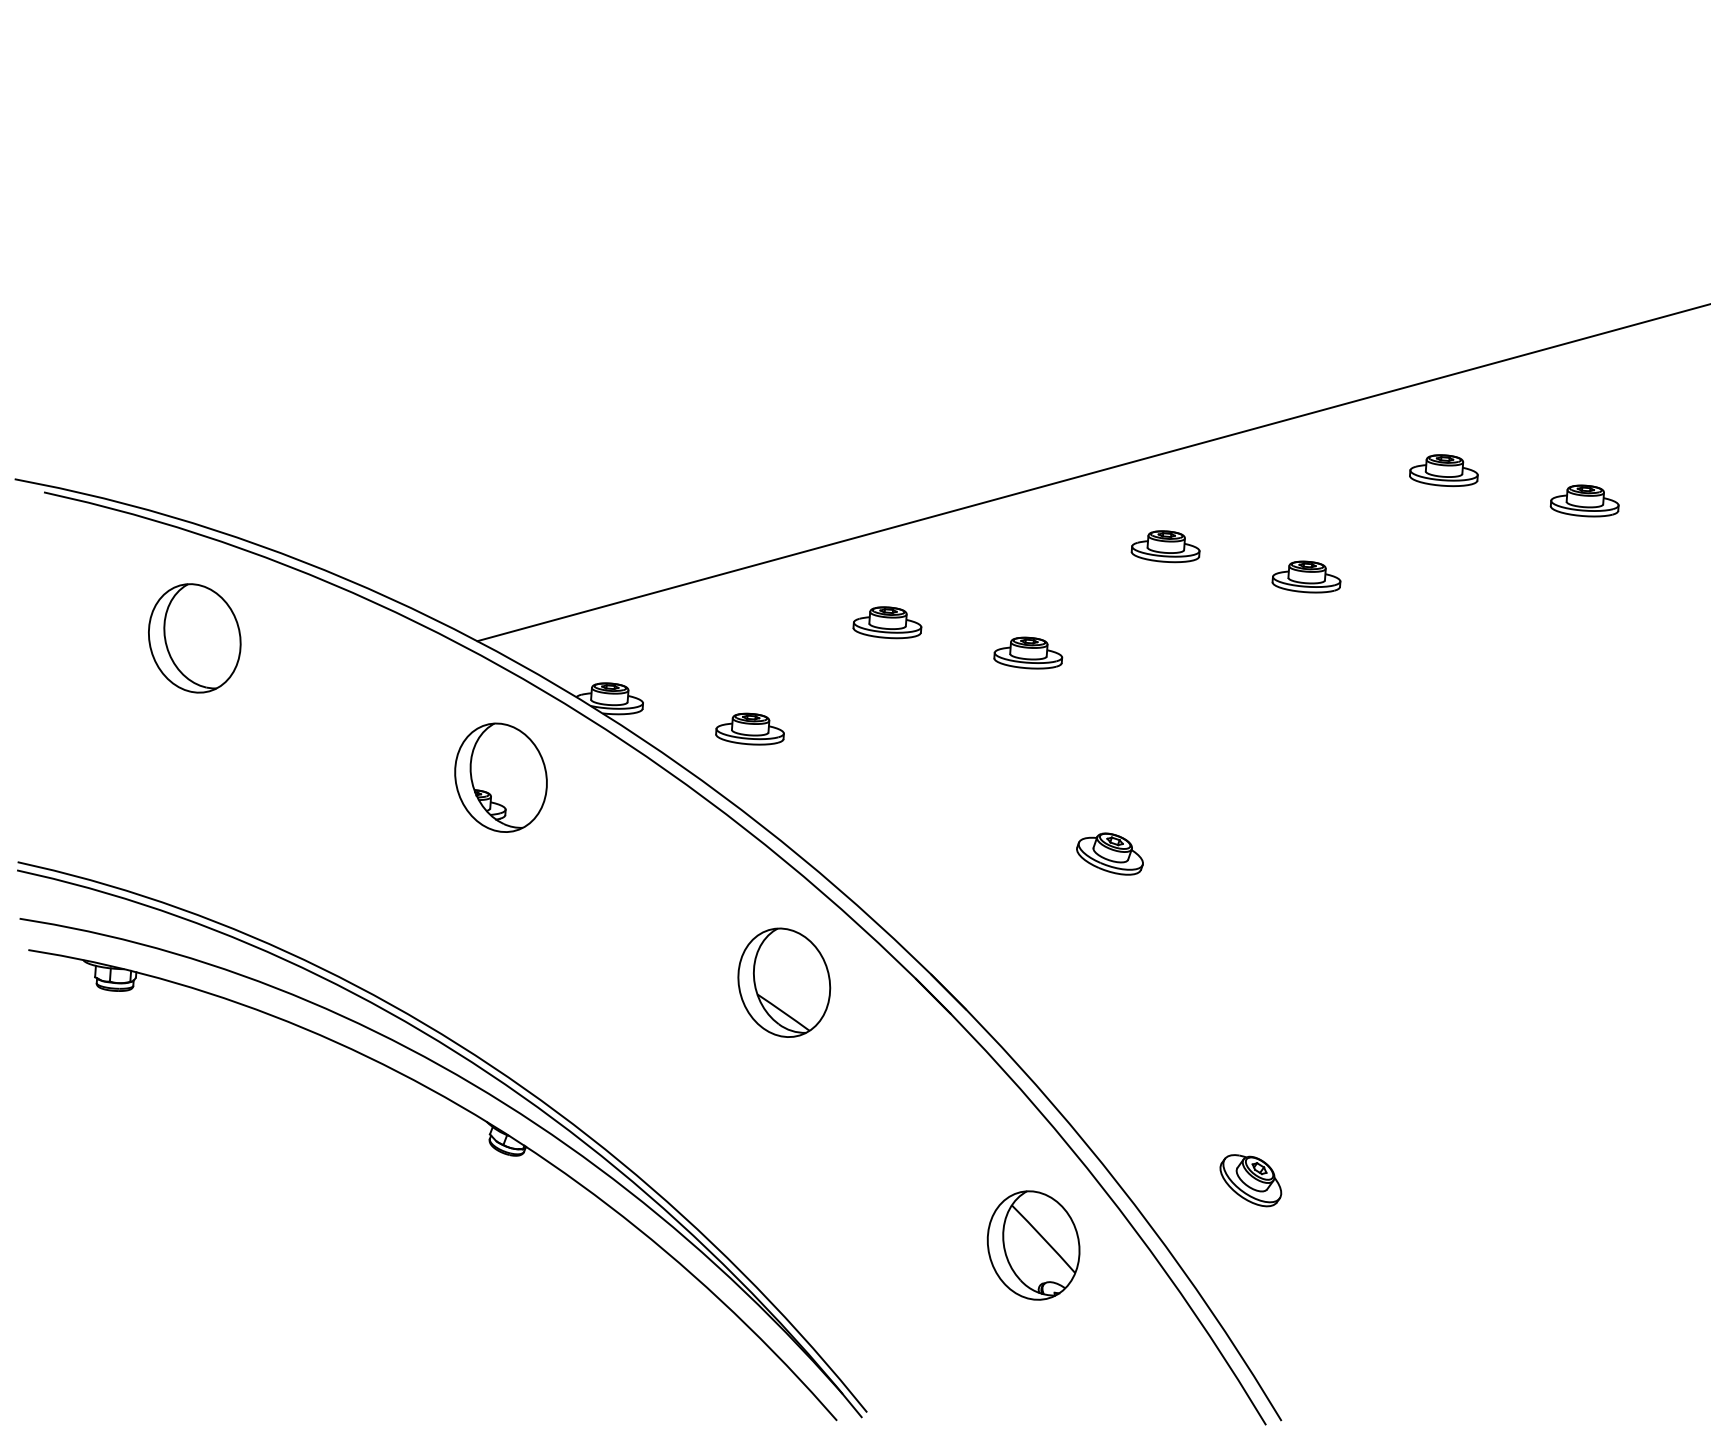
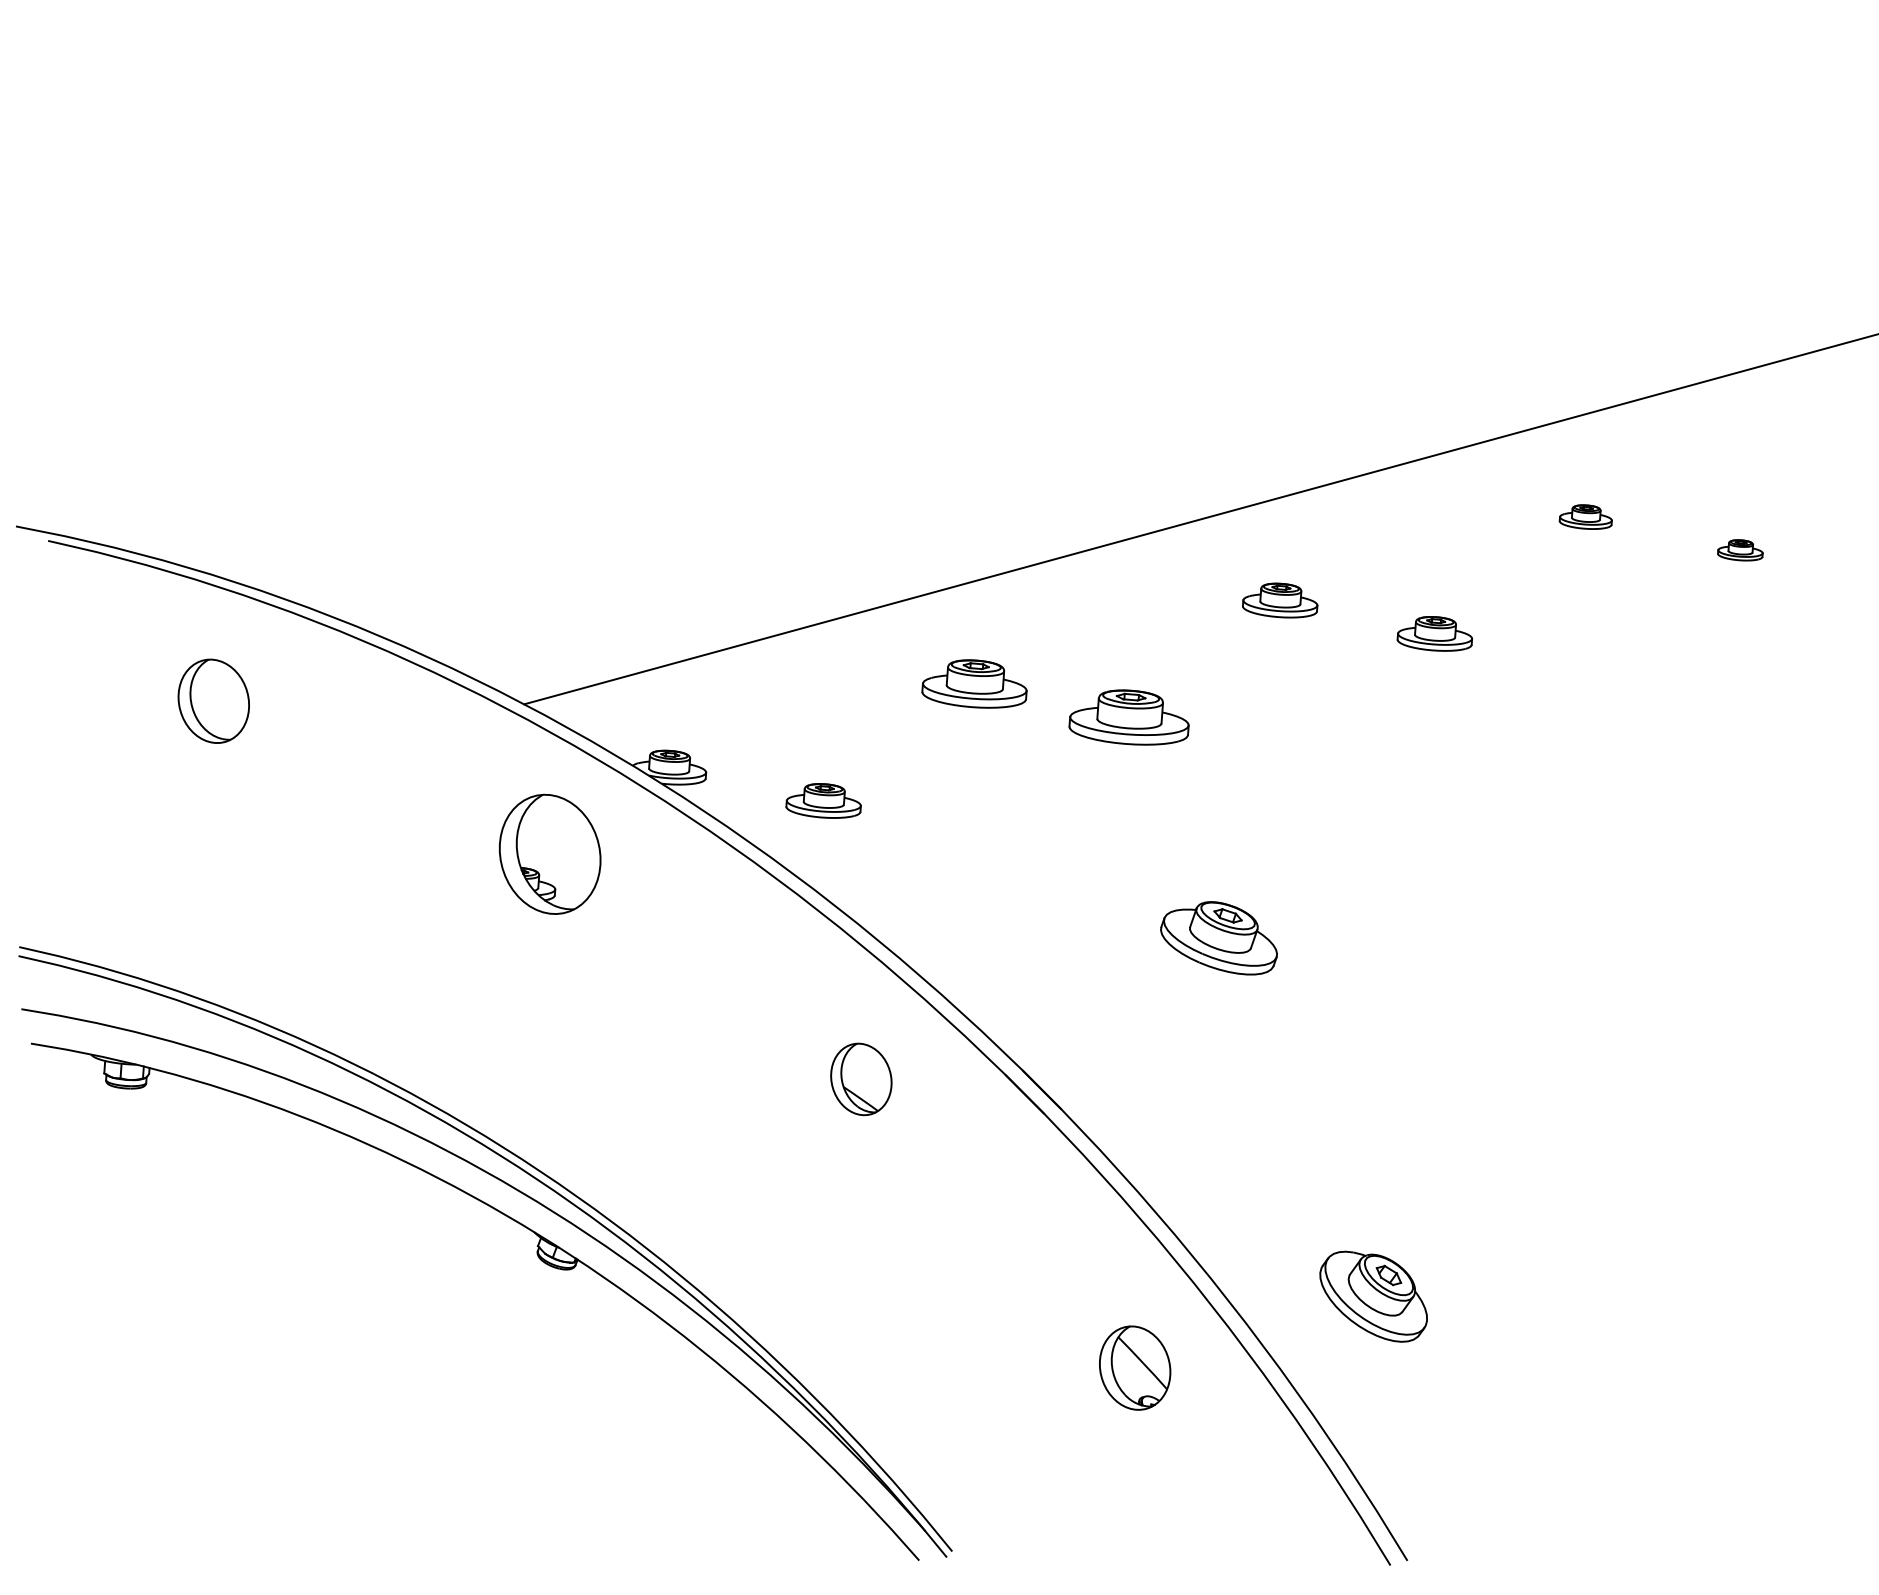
part: (1443, 470) -> (1585, 516), size x0.7
part: (1584, 500) -> (1740, 549), size x0.6
part: (887, 622) -> (974, 683), size x1.4
part: (194, 638) -> (213, 701), size x0.7
part: (1028, 652) -> (1129, 716), size x1.6
part: (1109, 853) -> (1218, 937), size x1.6
part: (784, 982) -> (861, 1079), size x0.6
part: (1250, 1180) -> (1373, 1296), size x1.6
part: (1033, 1245) -> (1135, 1368), size x0.7

